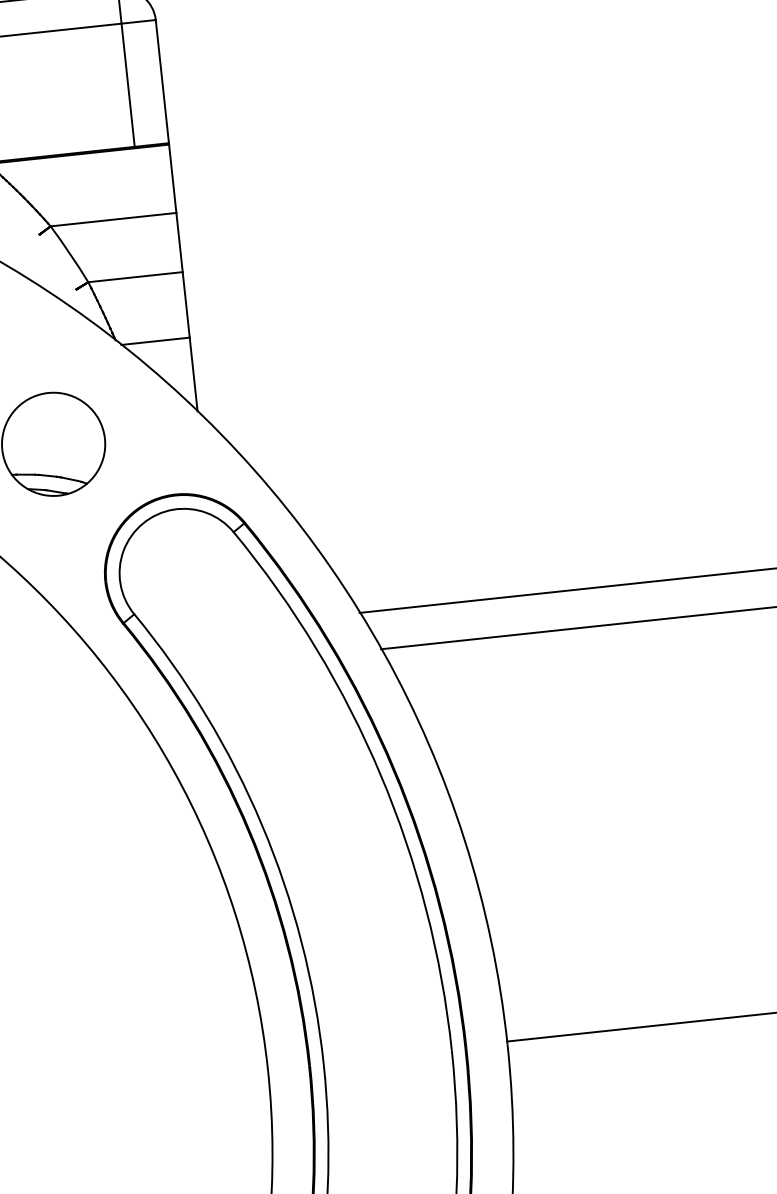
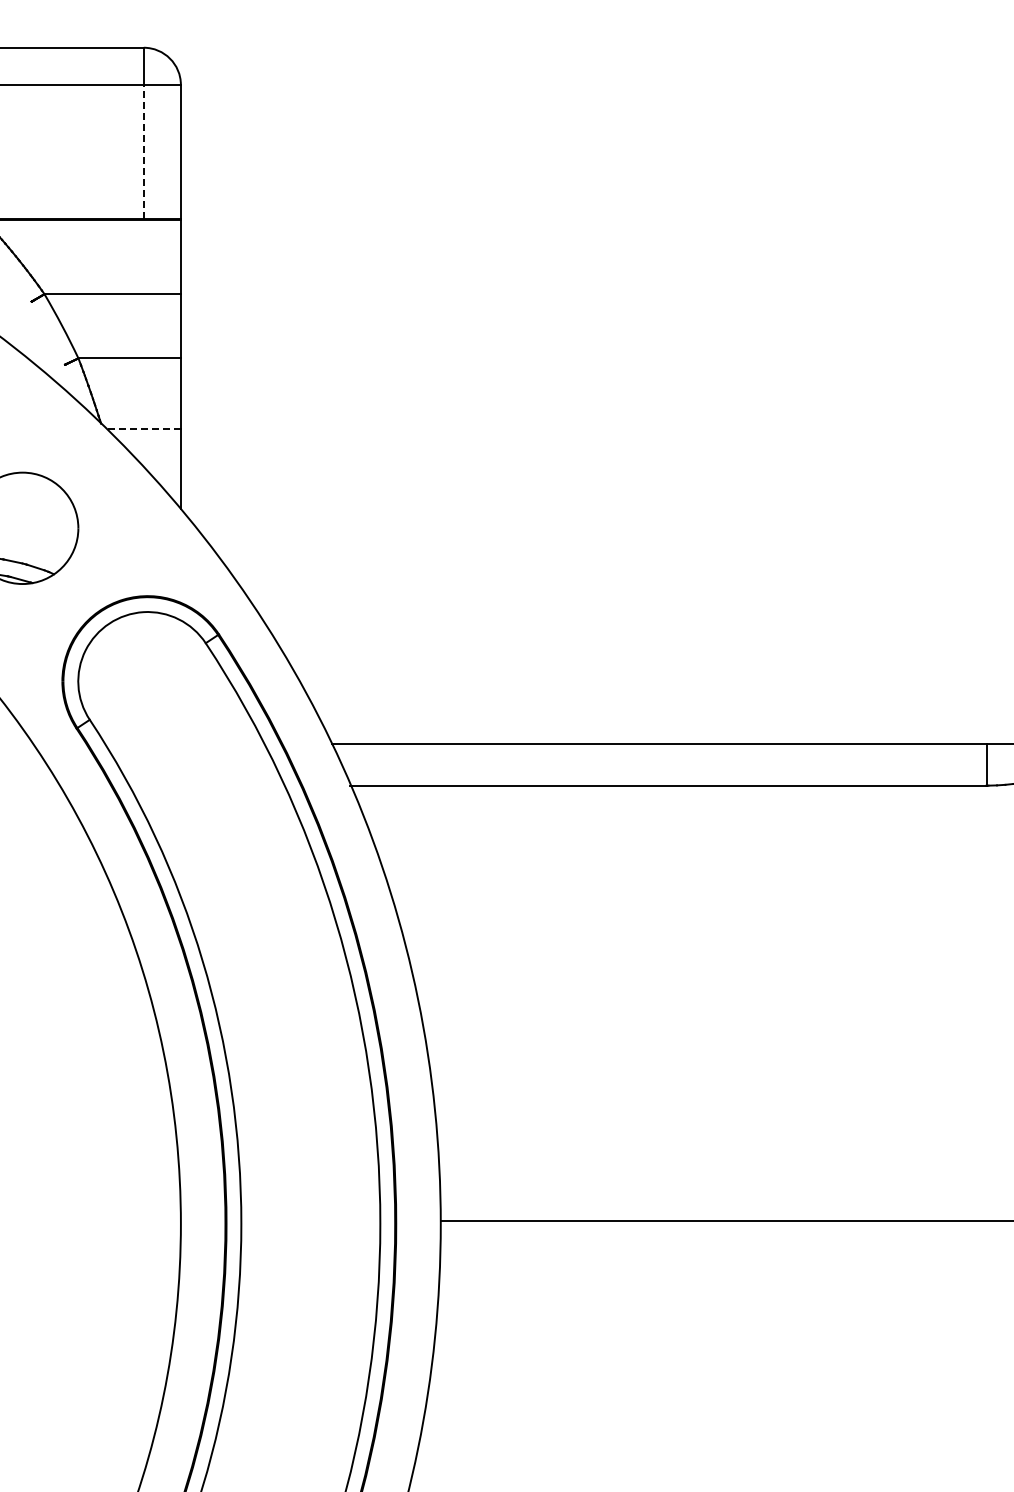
line: (127, 85) -> (143, 151), solid -> dashed
line: (155, 341) -> (143, 429), solid -> dashed

